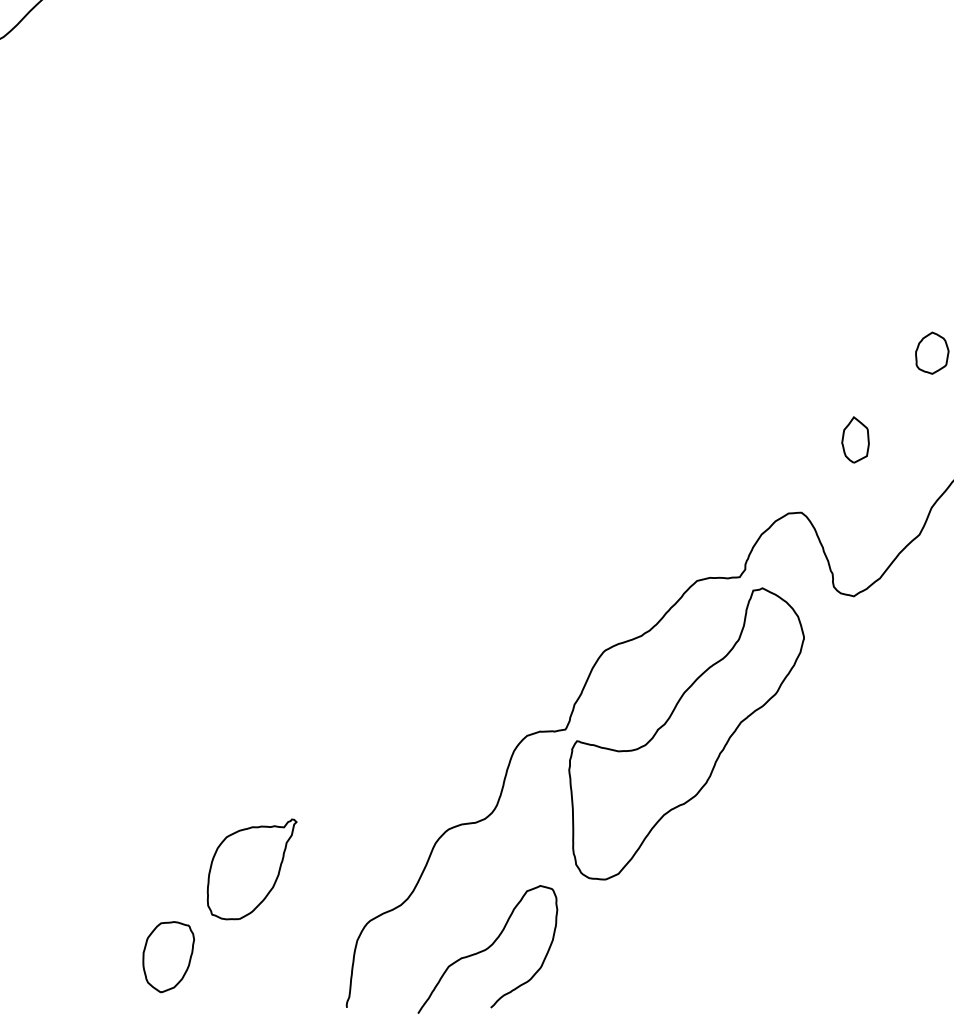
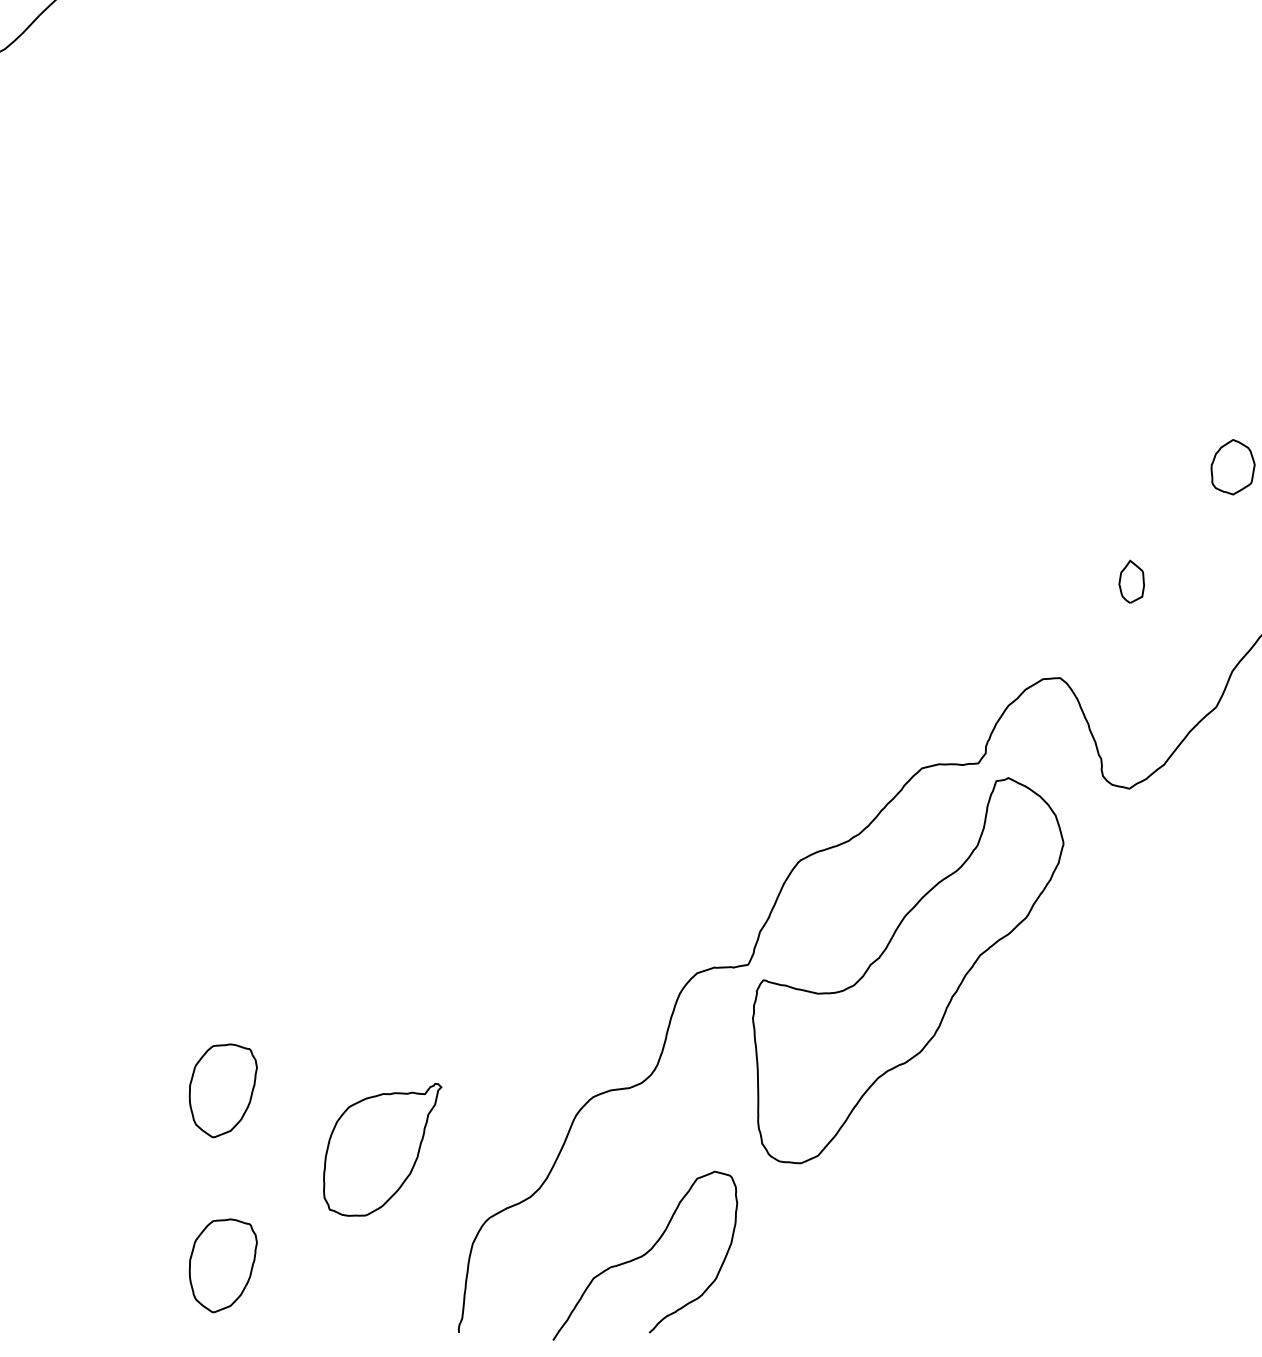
part: (855, 439) -> (1131, 581), size x0.7
part: (168, 824) -> (222, 1090), added
part: (252, 869) -> (382, 1149), moved

